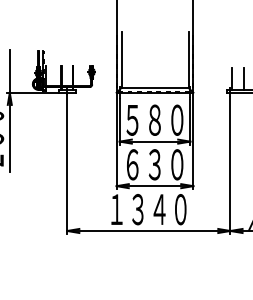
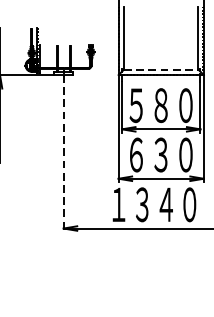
line: (155, 87) -> (161, 69), solid -> dashed
line: (67, 163) -> (64, 153), solid -> dashed

